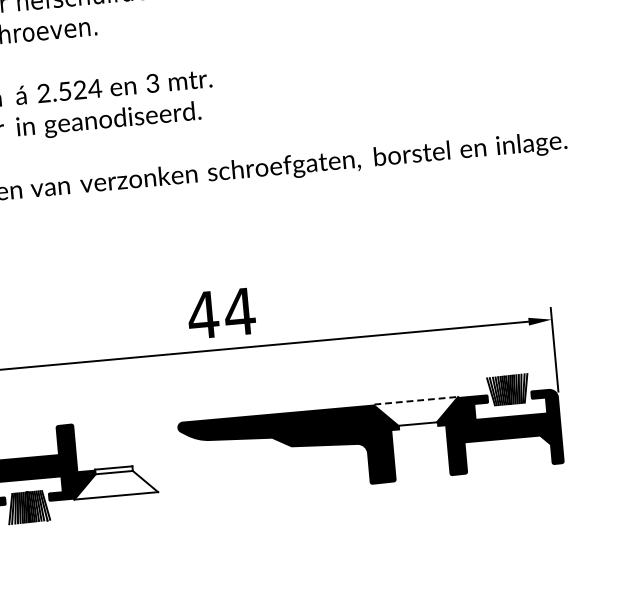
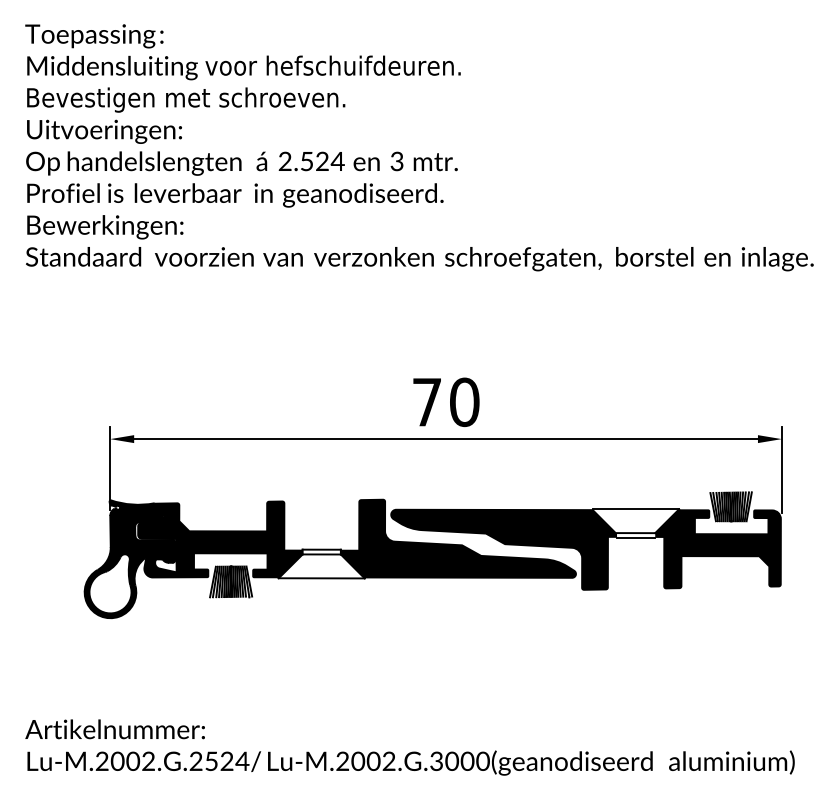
text: (221, 313) -> (445, 402), 44 -> 70
line: (416, 400) -> (636, 509), dashed -> solid
line: (419, 428) -> (636, 537), added
fill: (245, 444) -> (458, 538), added

